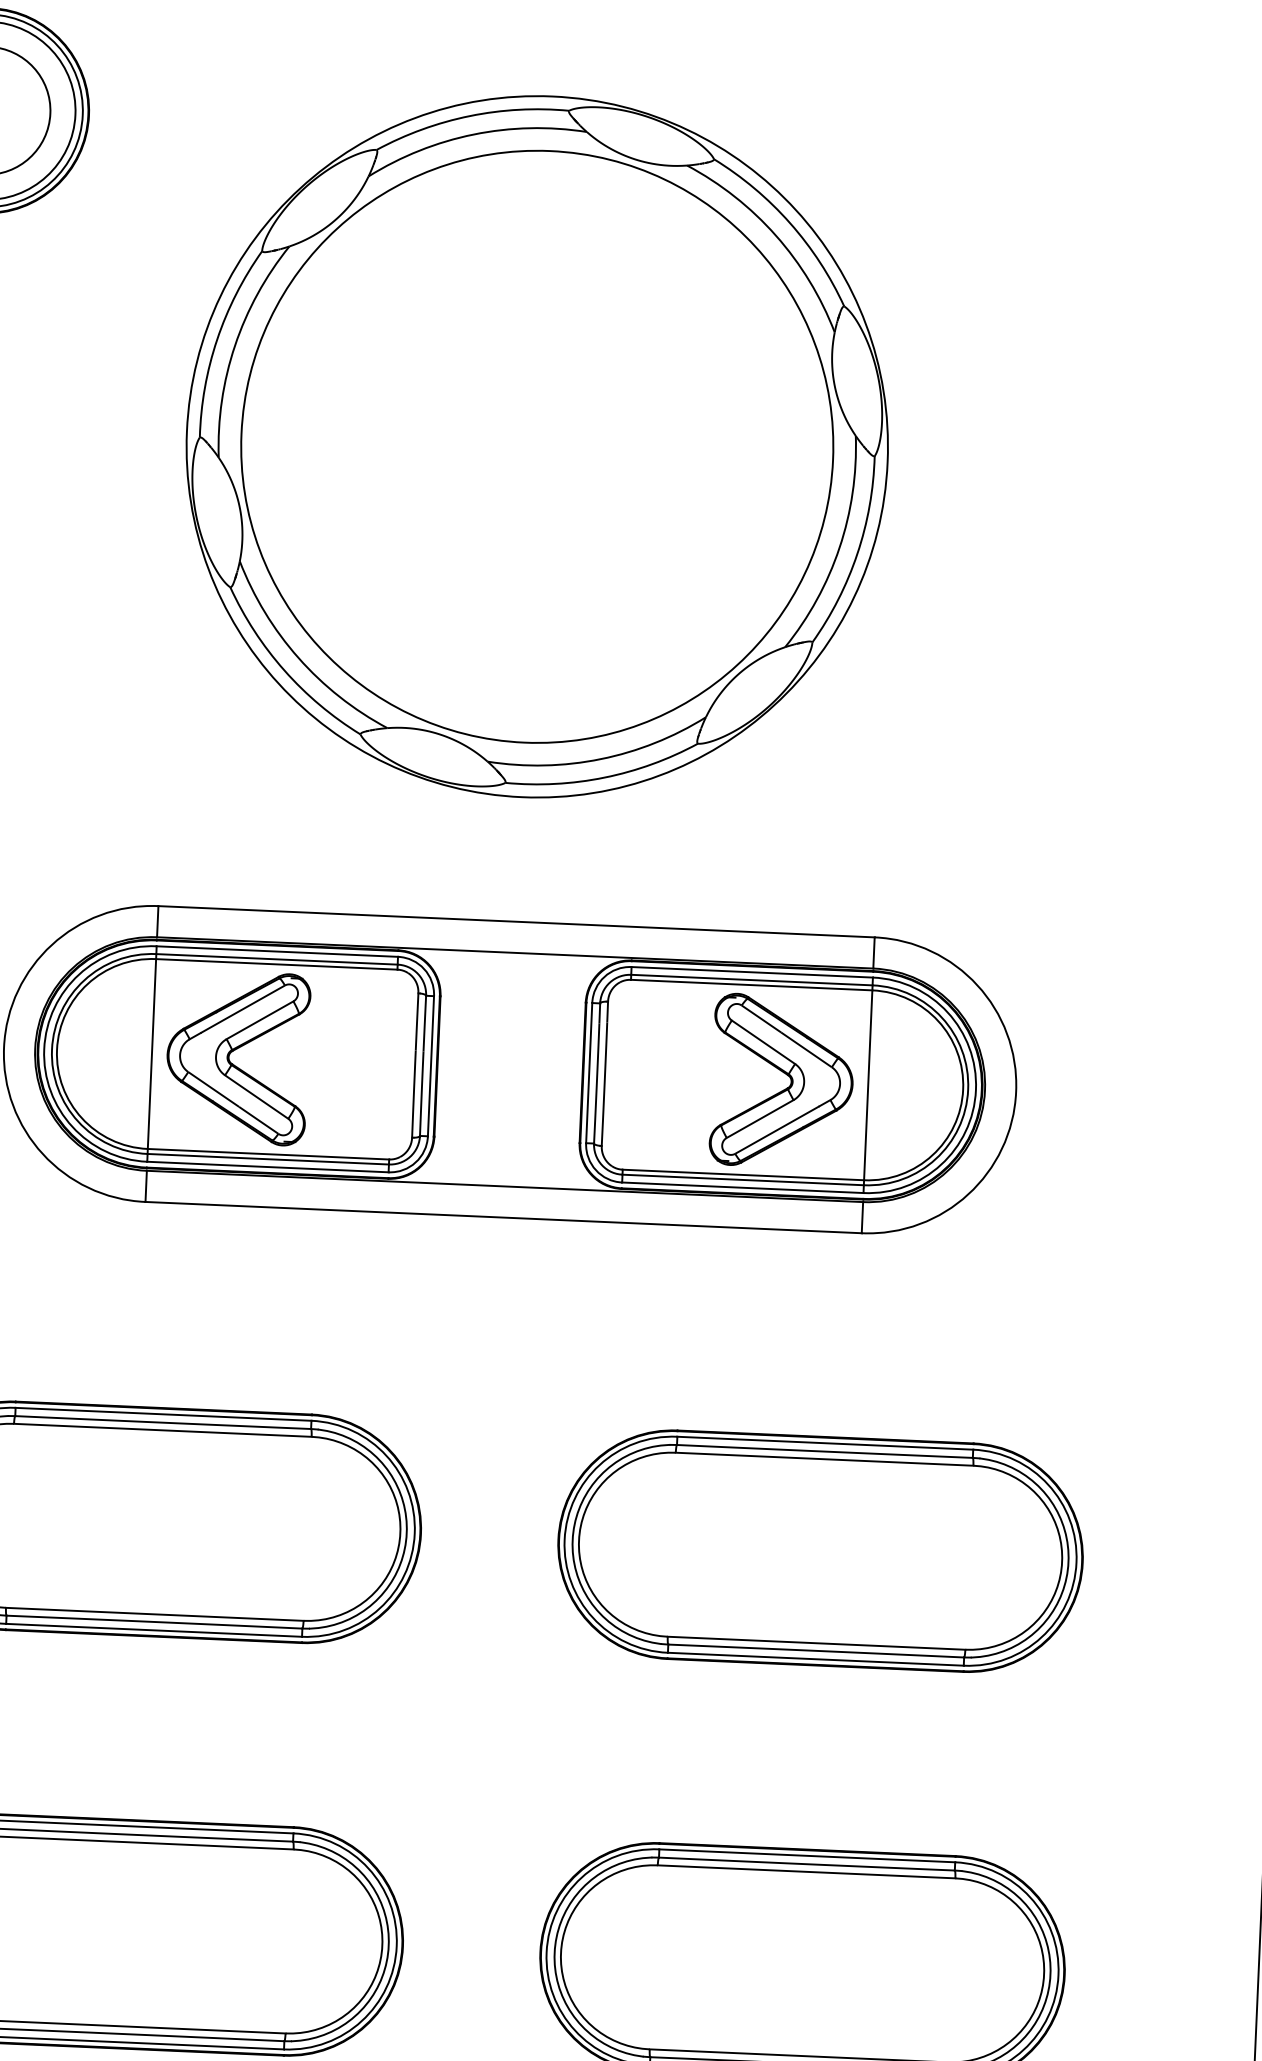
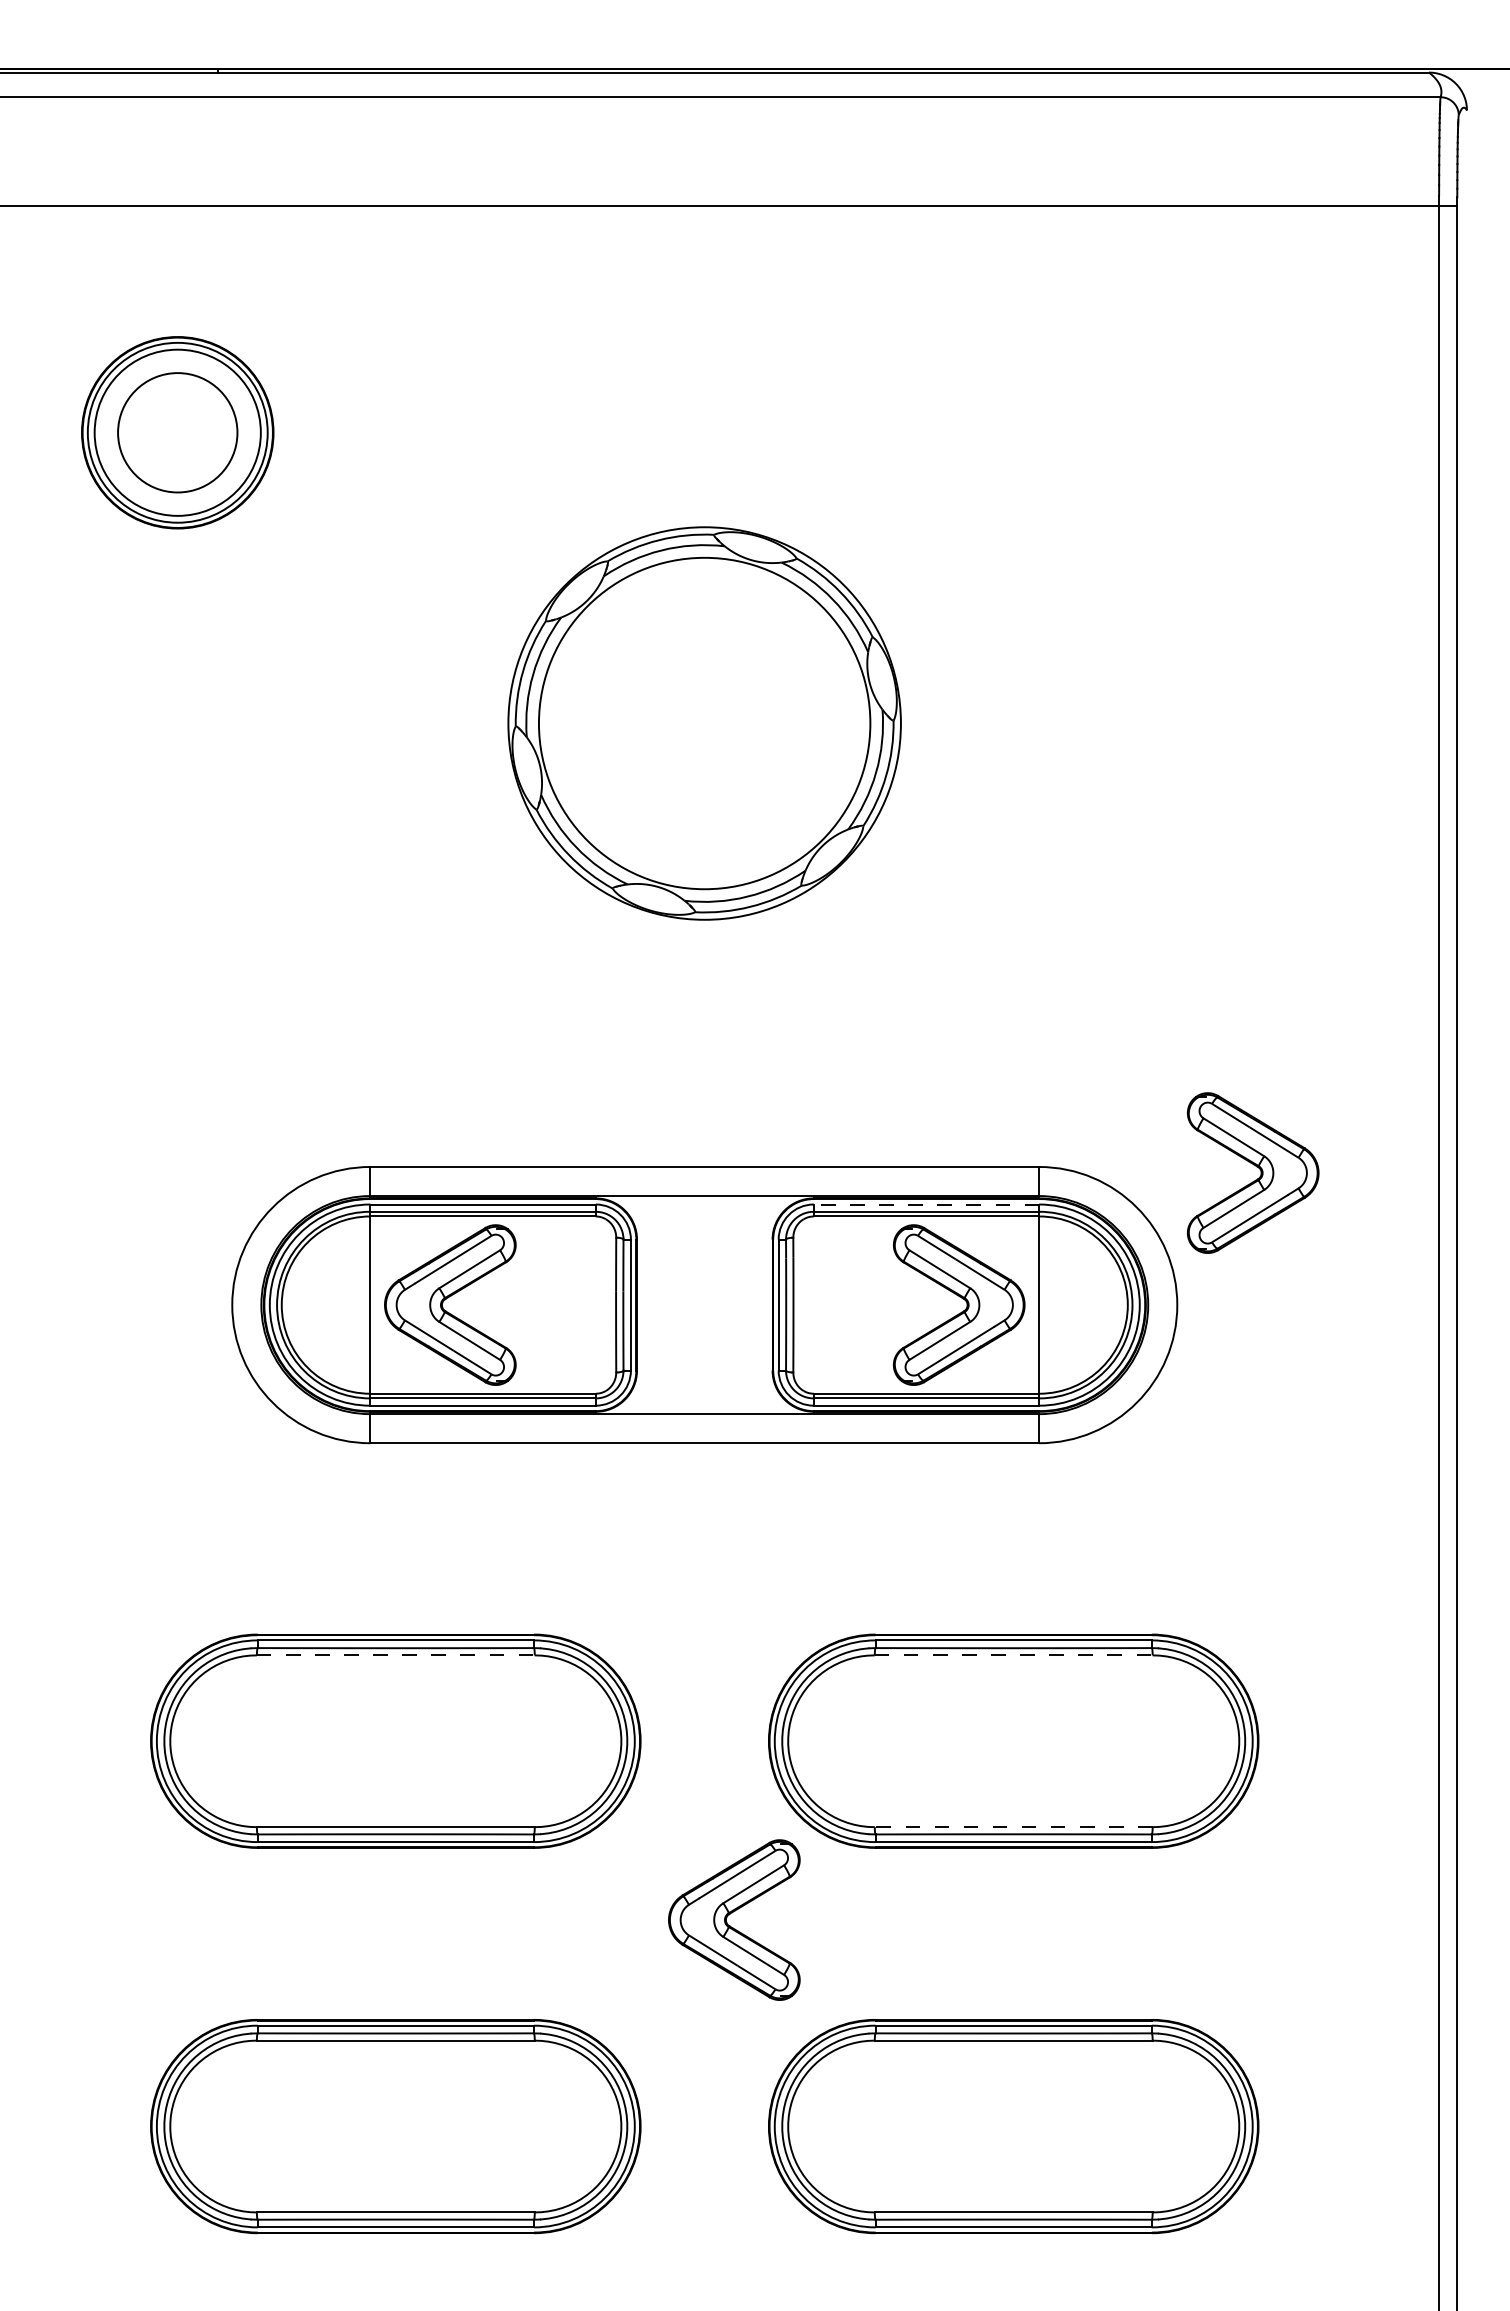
part: (536, 446) -> (704, 723), size x0.6
part: (1106, 946) -> (1255, 1166), added
line: (752, 972) -> (926, 1204), solid -> dashed
line: (162, 1430) -> (395, 1655), solid -> dashed
line: (824, 1459) -> (1013, 1655), solid -> dashed
line: (816, 1643) -> (1013, 1827), solid -> dashed
part: (511, 1722) -> (732, 1913), added

